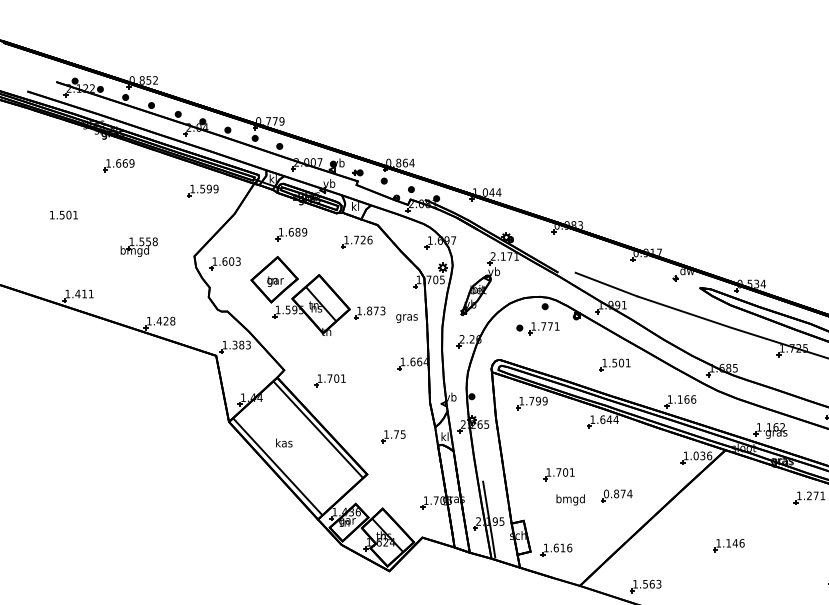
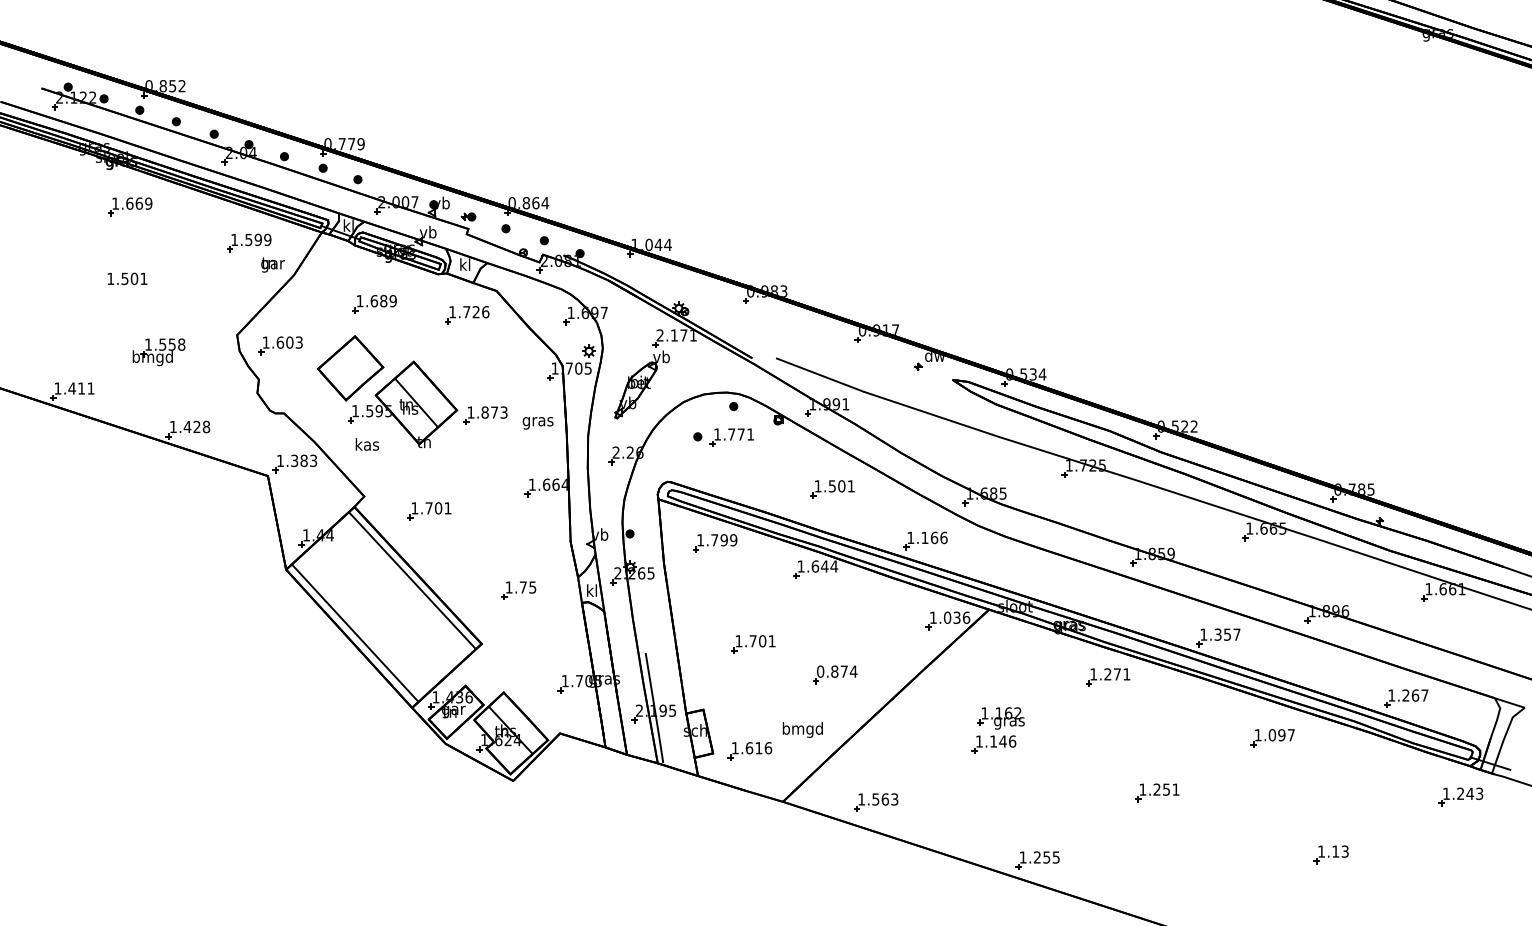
text: (64, 214) -> (127, 278), moved
part: (138, 247) -> (158, 352), moved
text: (275, 281) -> (272, 264), moved
part: (770, 430) -> (1000, 718), moved
text: (284, 443) -> (367, 444), moved
text: (570, 499) -> (802, 729), moved

